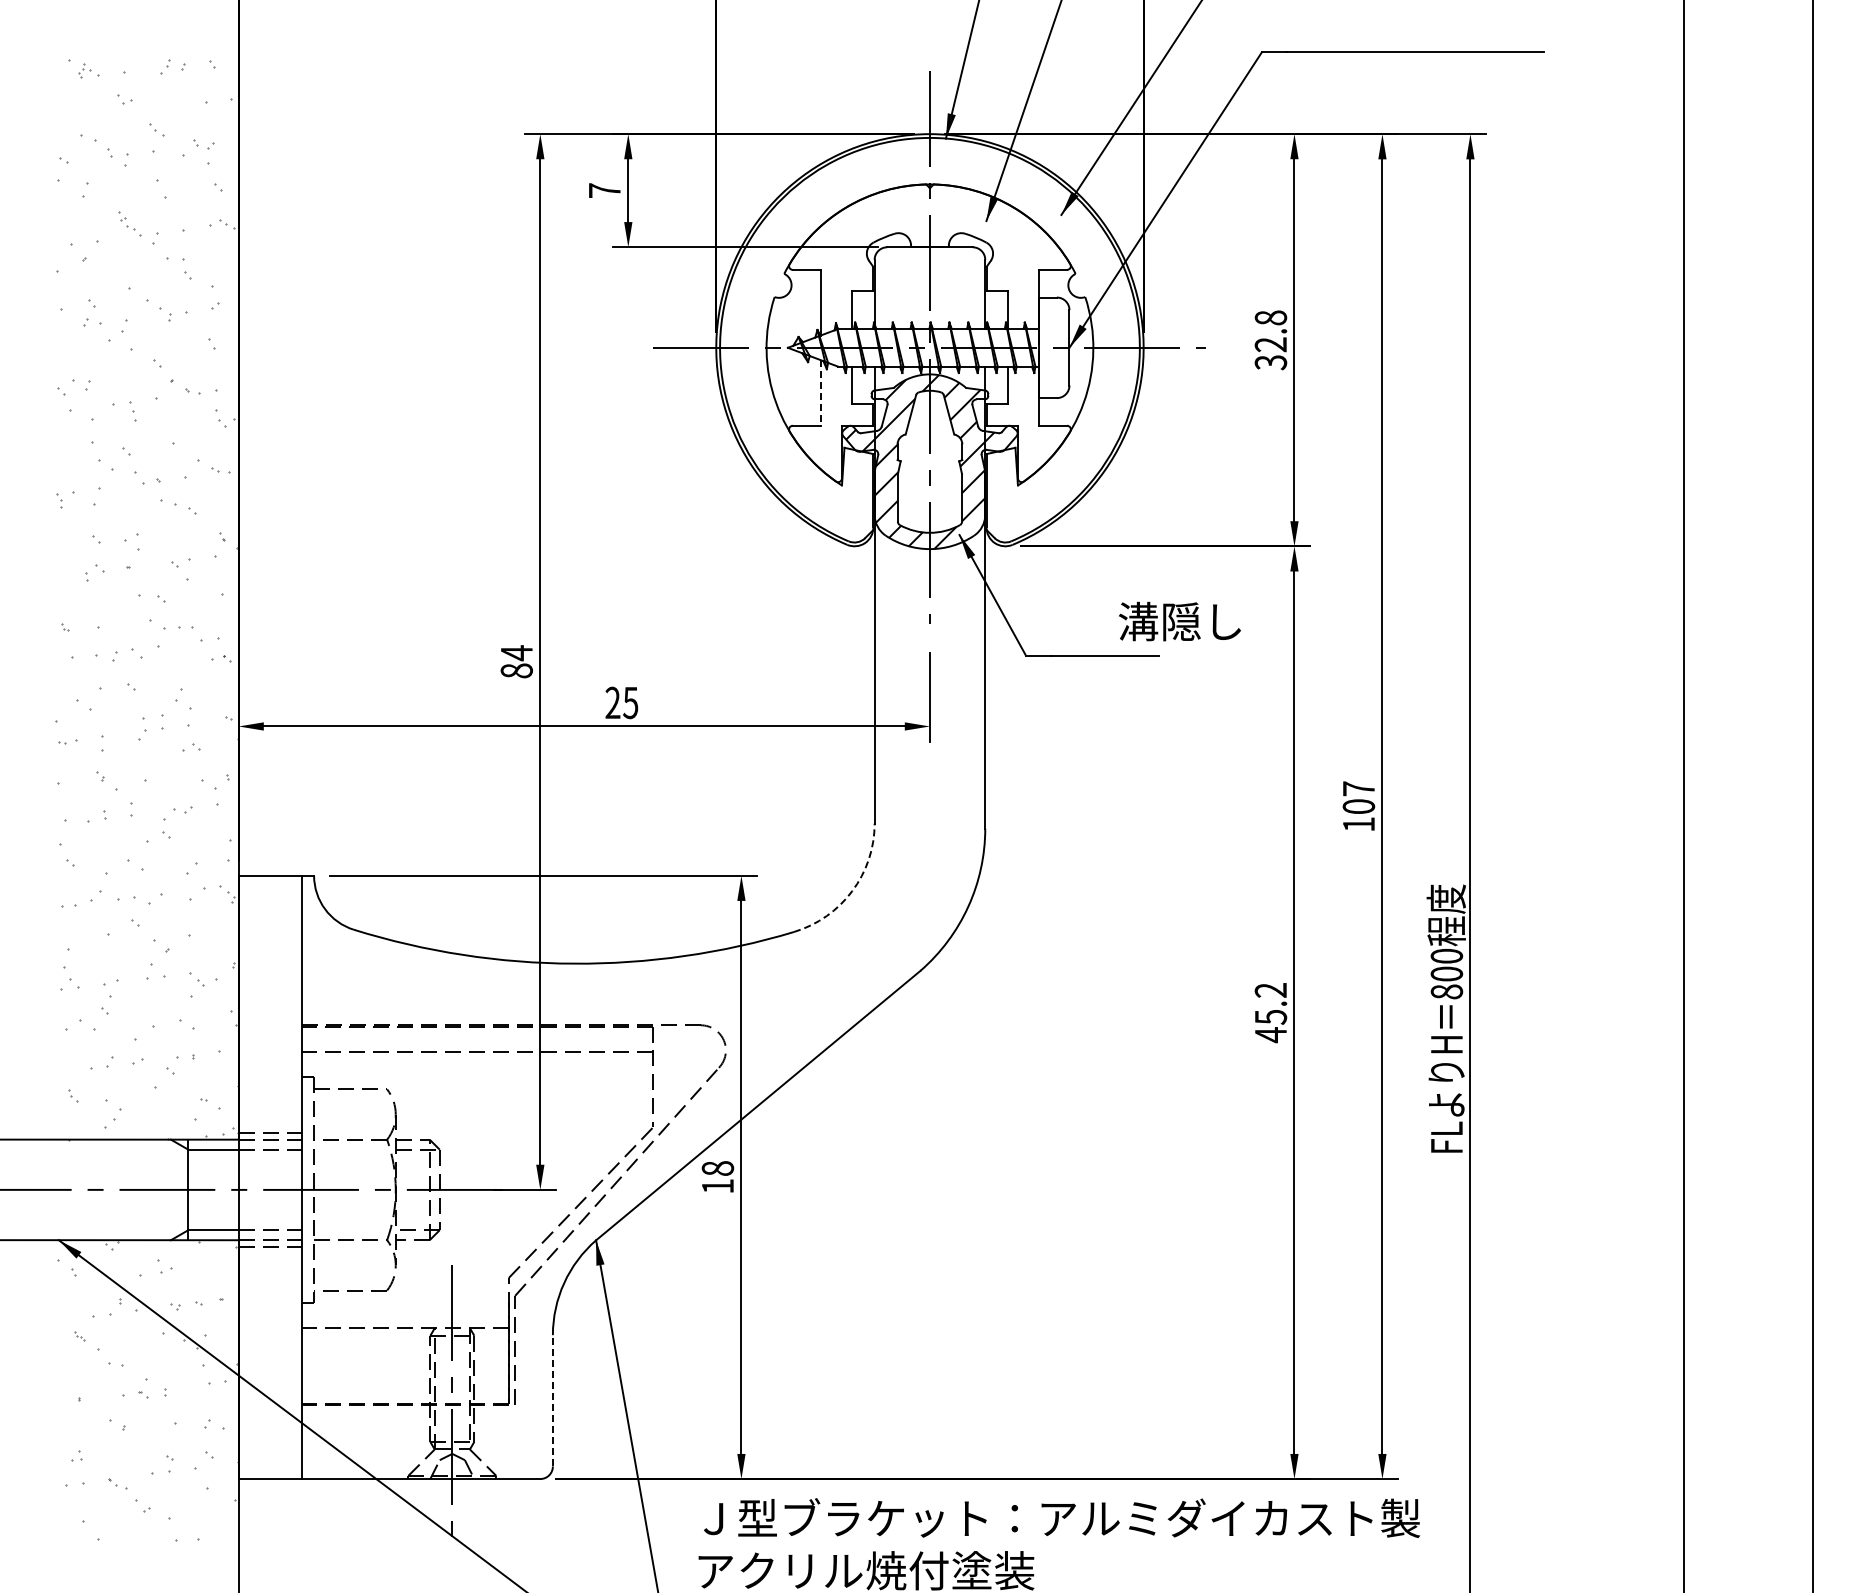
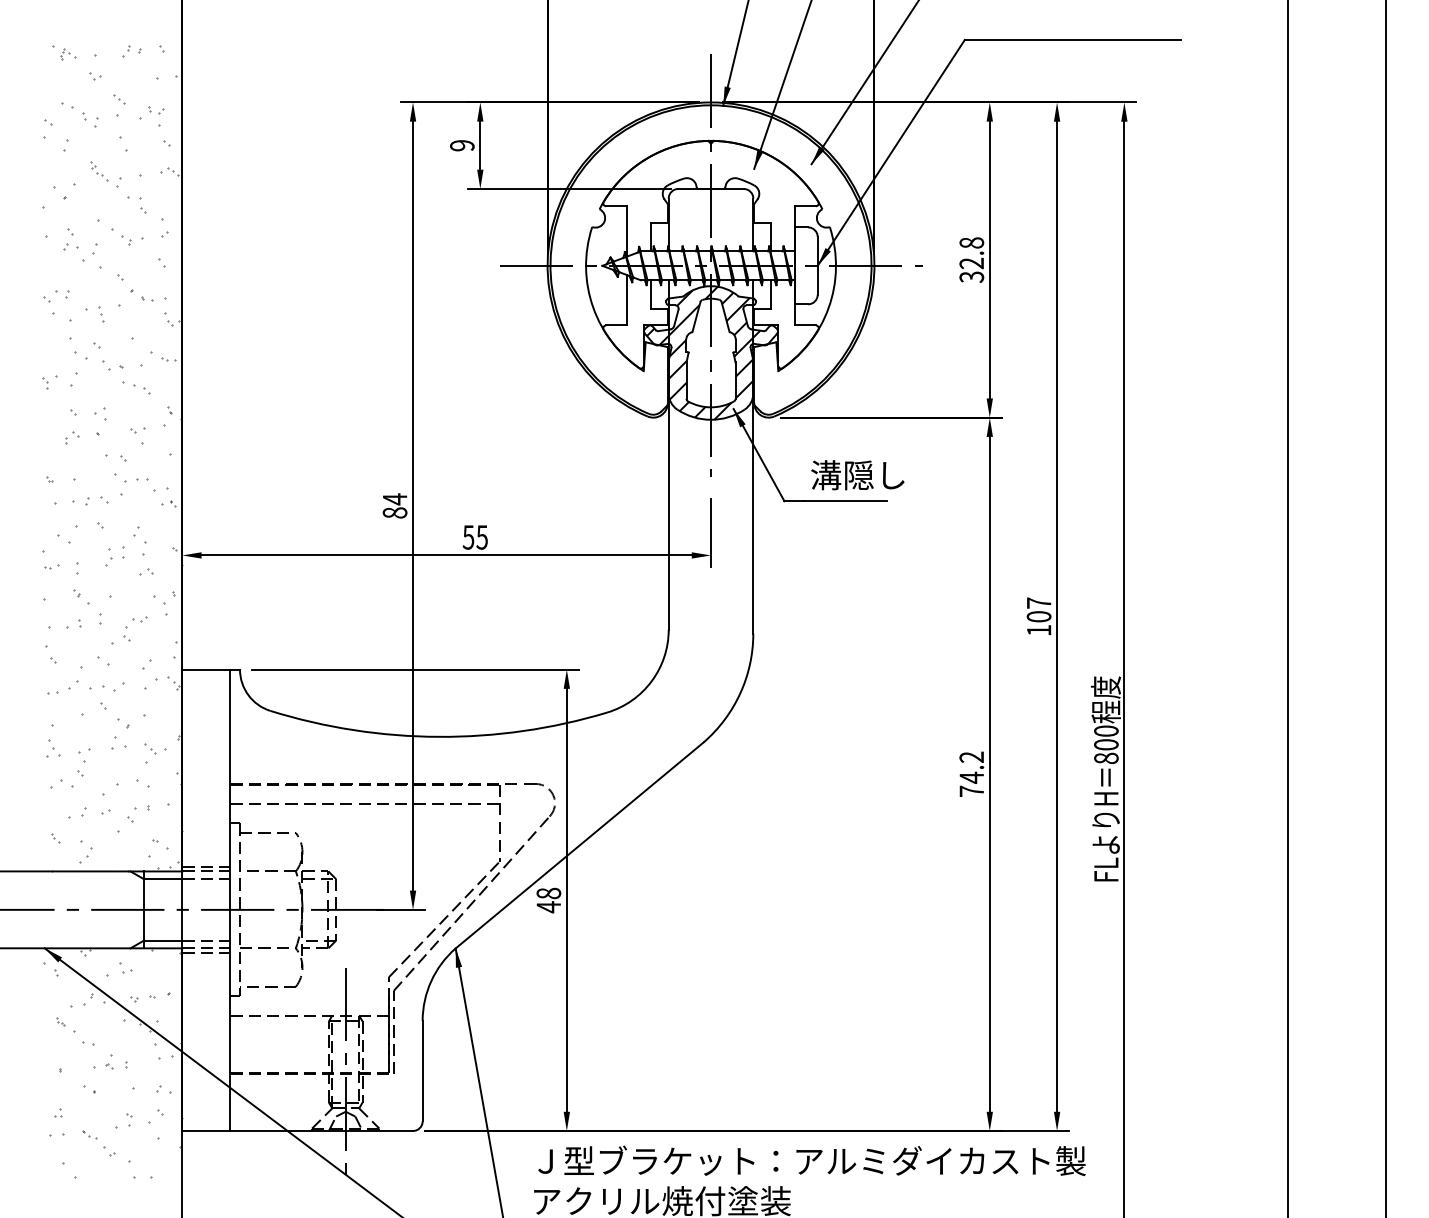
text: (604, 190) -> (462, 145), 7 -> 9
line: (820, 392) -> (627, 300), dashed -> solid
text: (1179, 621) -> (857, 475), moved
text: (612, 702) -> (468, 537), 25 -> 55
arc: (852, 891) -> (651, 681), dashed -> solid
text: (1271, 1026) -> (972, 784), 45.2 -> 74.2
text: (717, 1186) -> (548, 907), 18 -> 48
line: (552, 1400) -> (422, 1070), dashed -> solid

